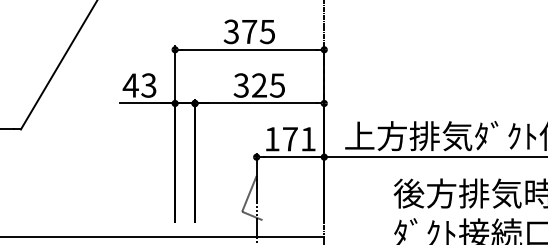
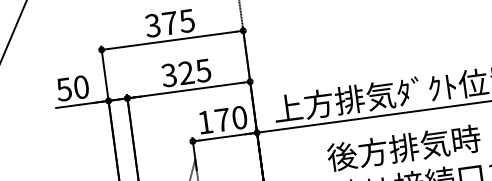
text: (139, 85) -> (72, 88), 43 -> 50
text: (308, 139) -> (239, 117), 171 -> 170

